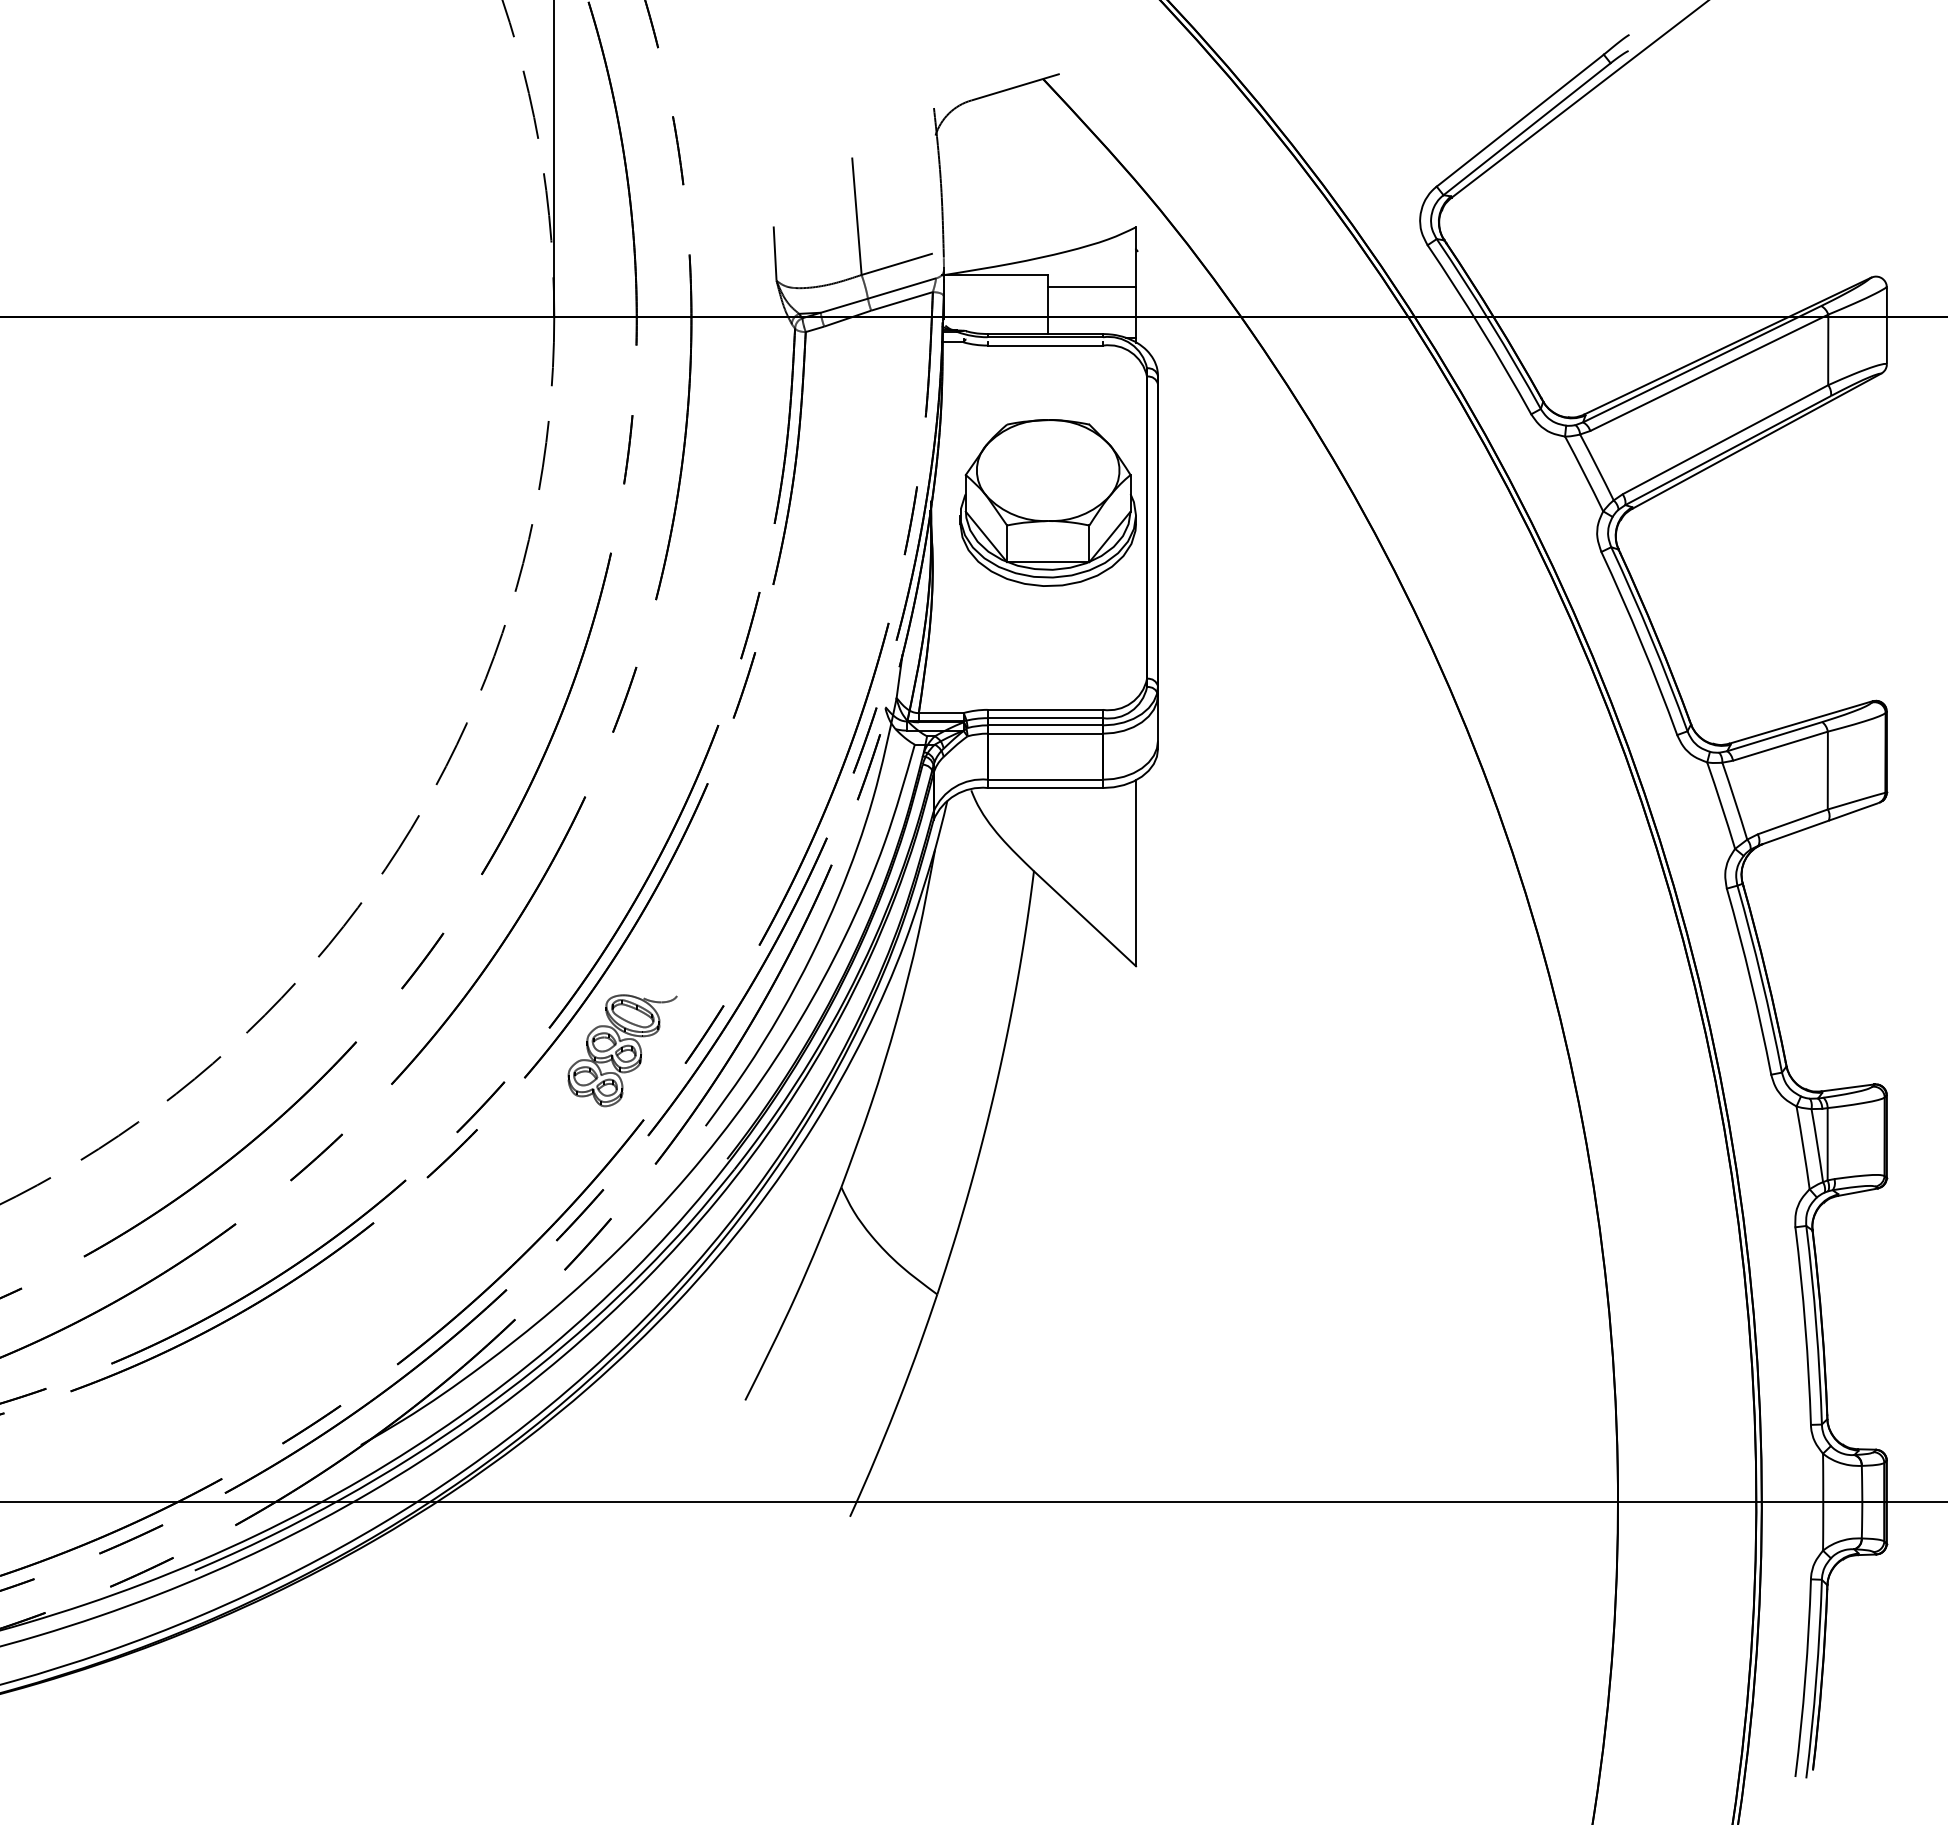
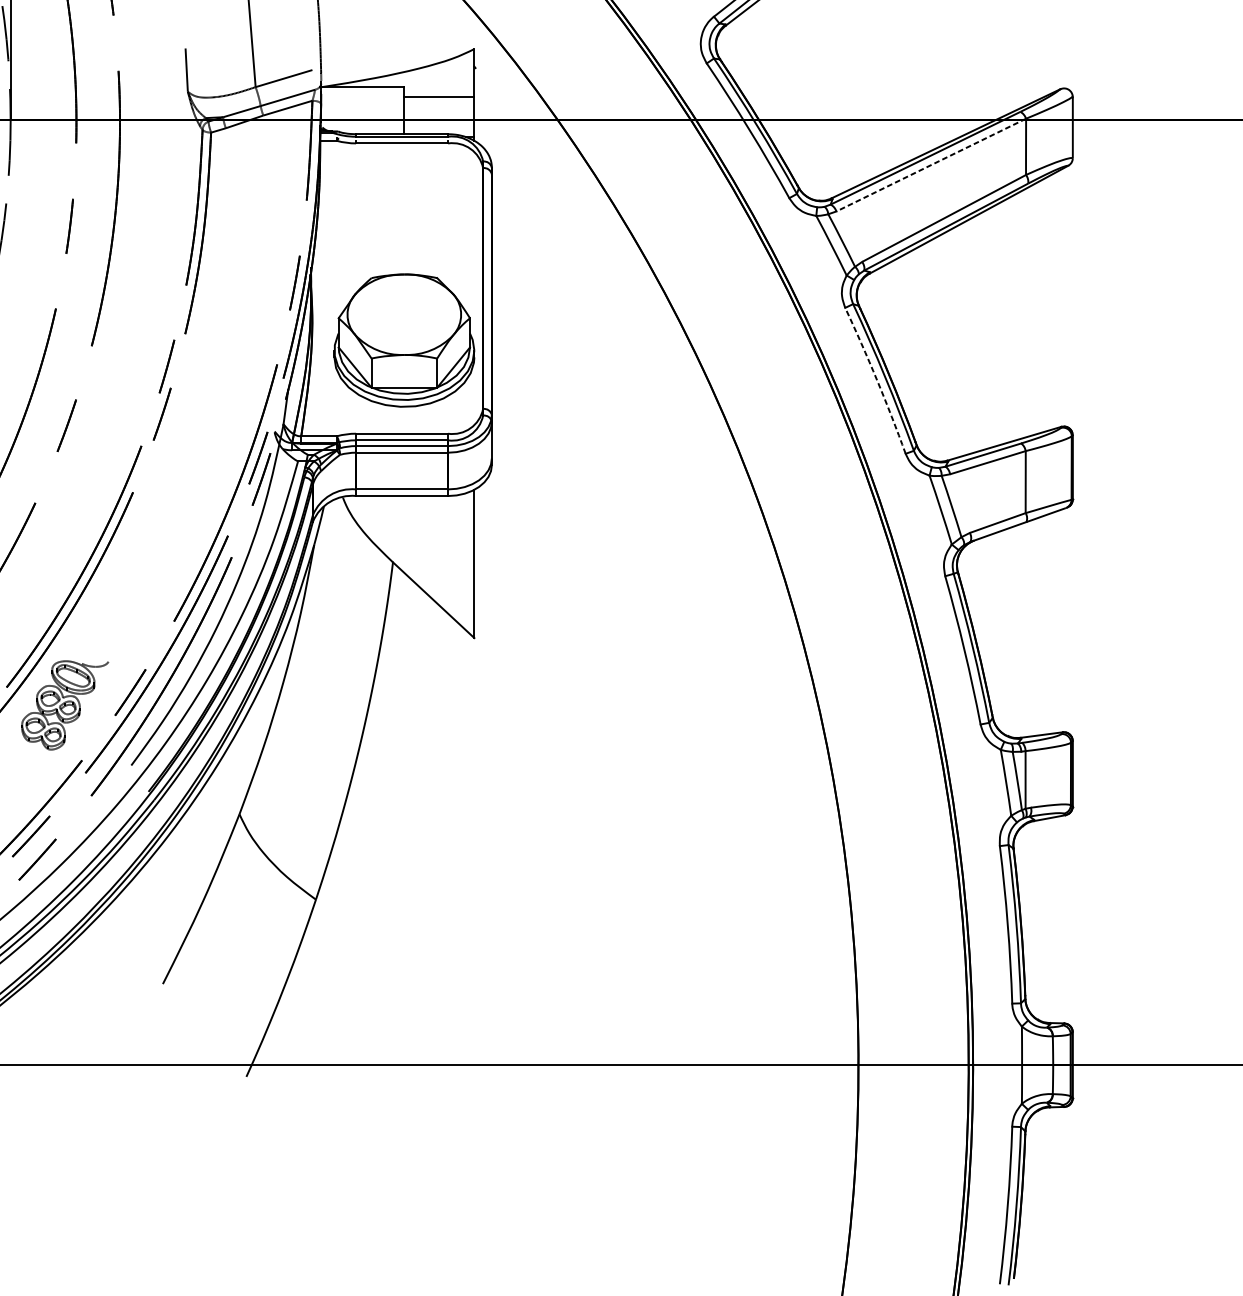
line: (1710, 372) -> (932, 164), solid -> dashed
part: (1047, 502) -> (403, 340), moved
arc: (1641, 642) -> (877, 380), solid -> dashed

